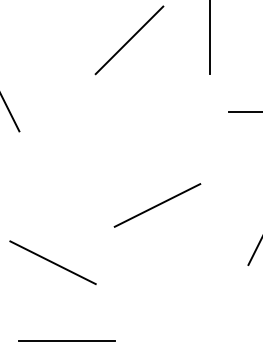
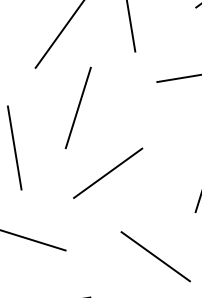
line: (135, 126) -> (77, 107), added
line: (57, 159) -> (14, 147), added
line: (195, 307) -> (155, 256), added

